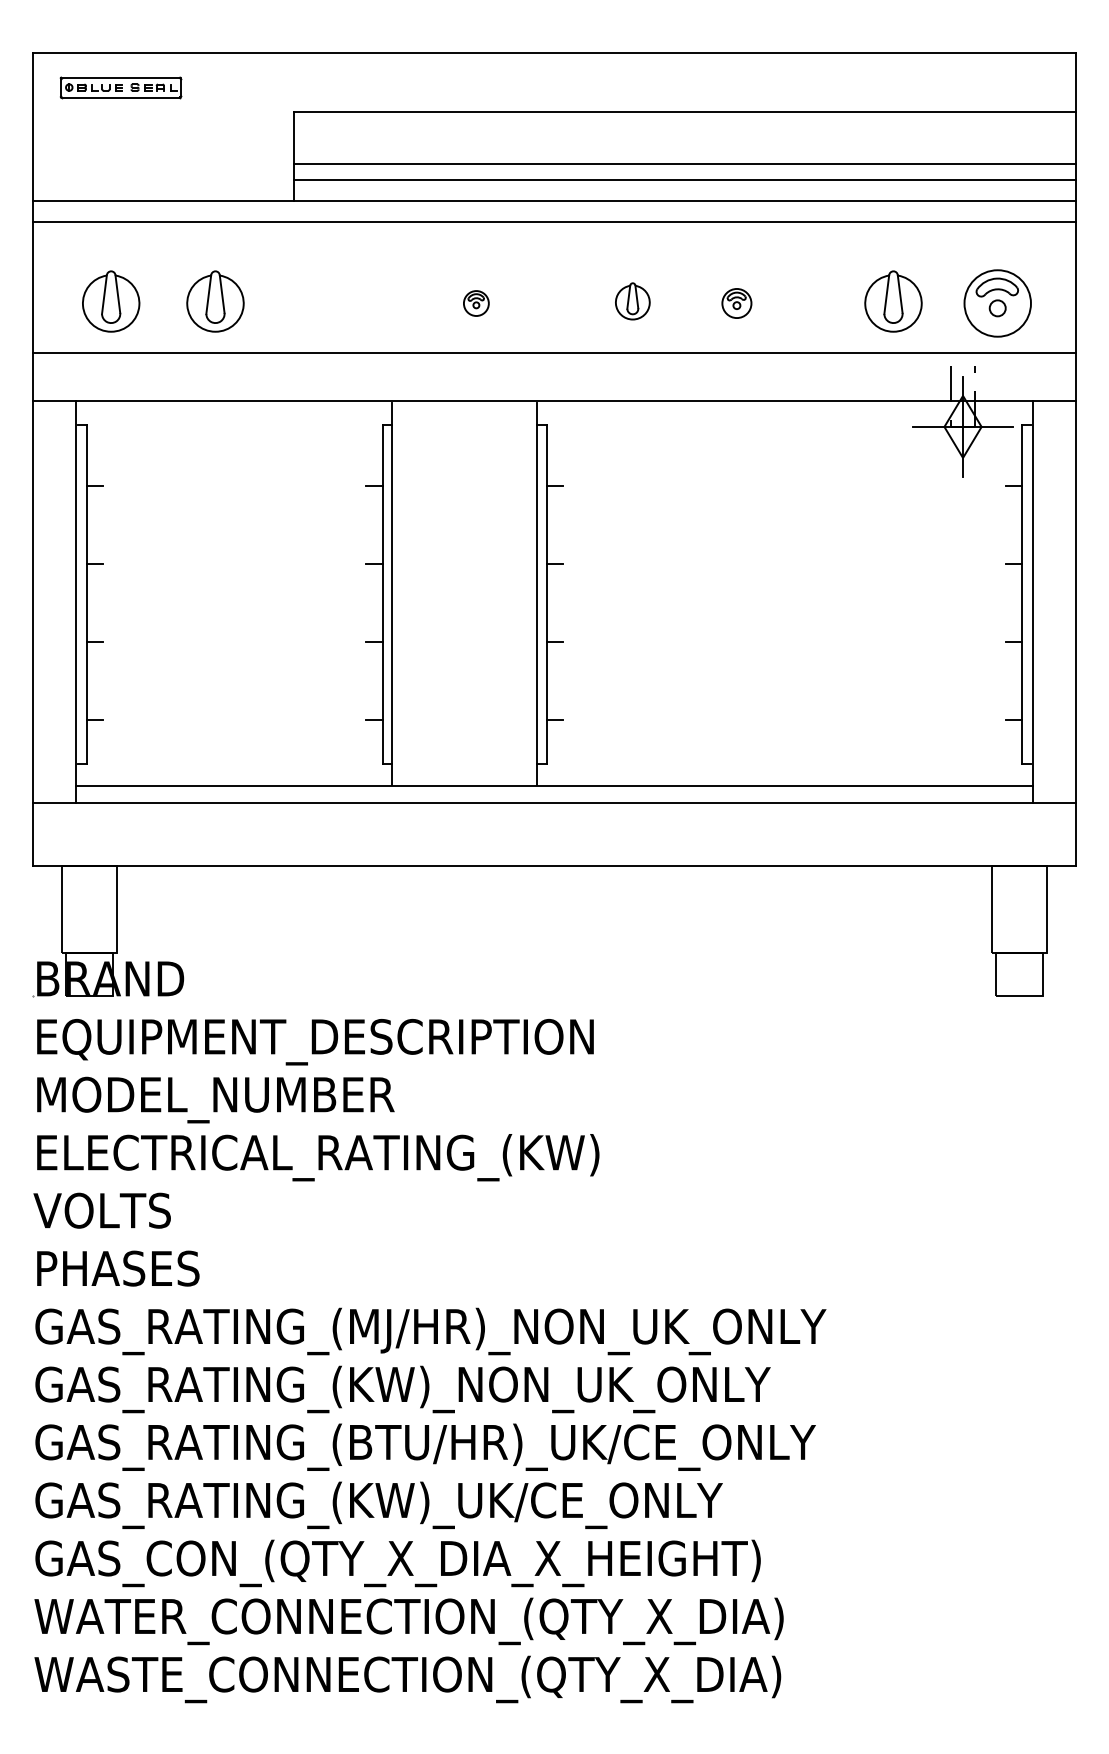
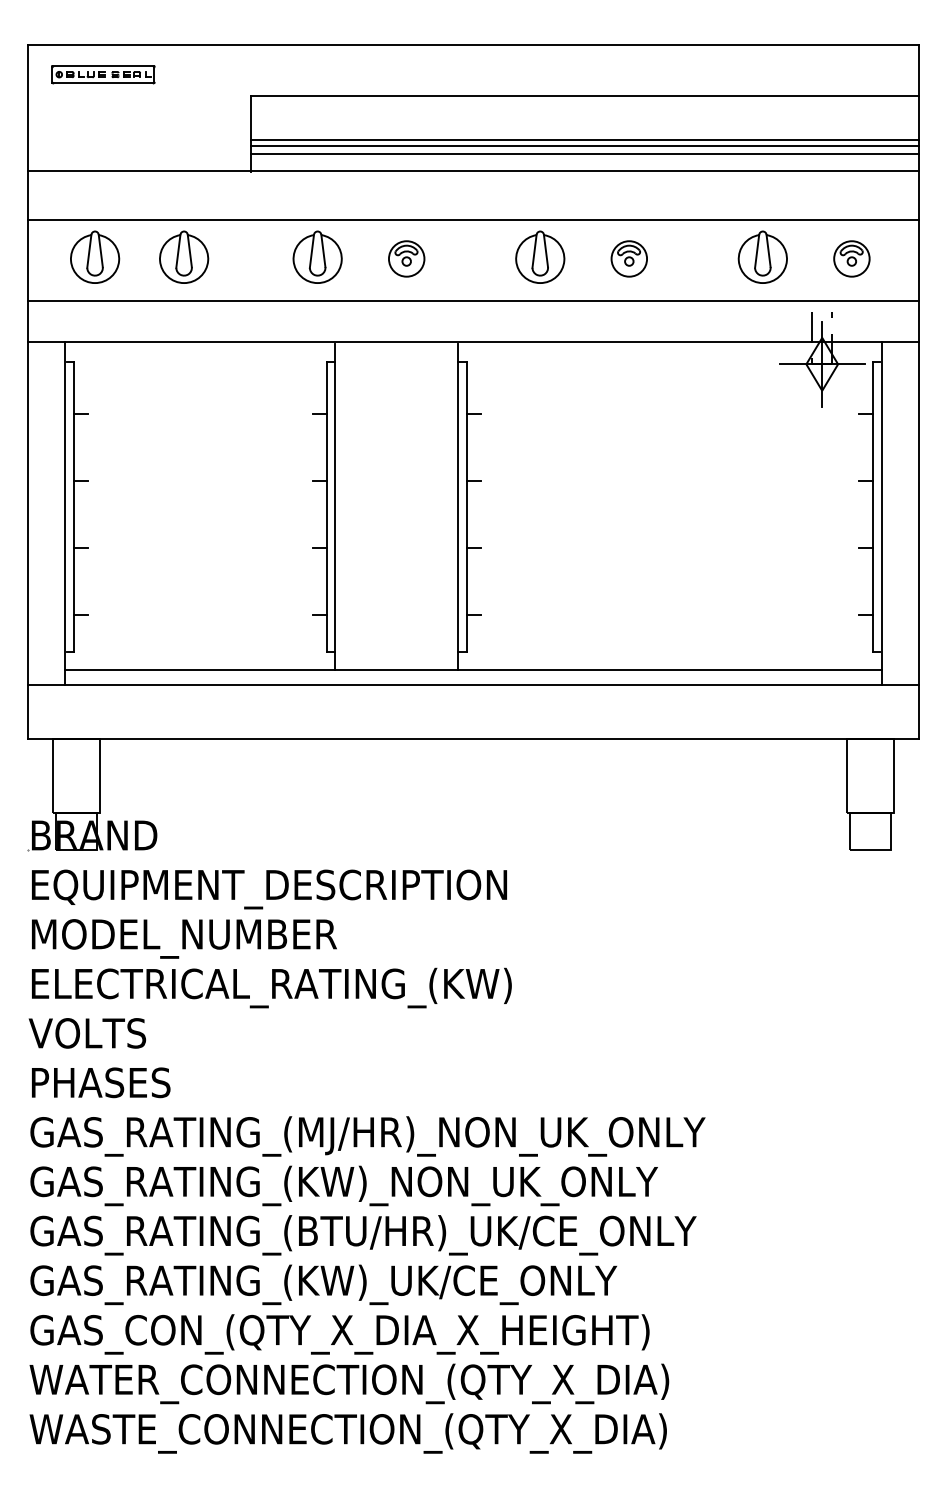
line: (684, 171) -> (584, 146), added
line: (554, 222) -> (473, 219), moved
part: (371, 300) -> (317, 256), added
part: (632, 300) -> (540, 256), size x1.67
part: (476, 302) -> (406, 258), size x1.67
part: (736, 302) -> (628, 258), size x1.43
part: (997, 302) -> (851, 258), size x0.62

